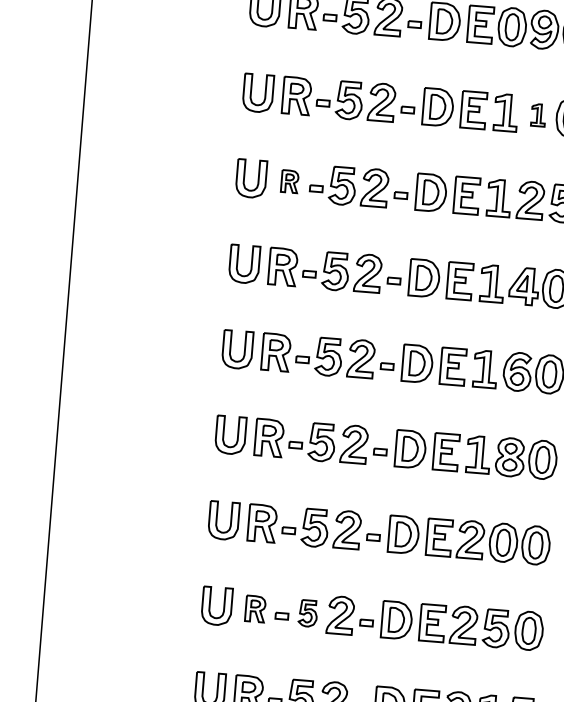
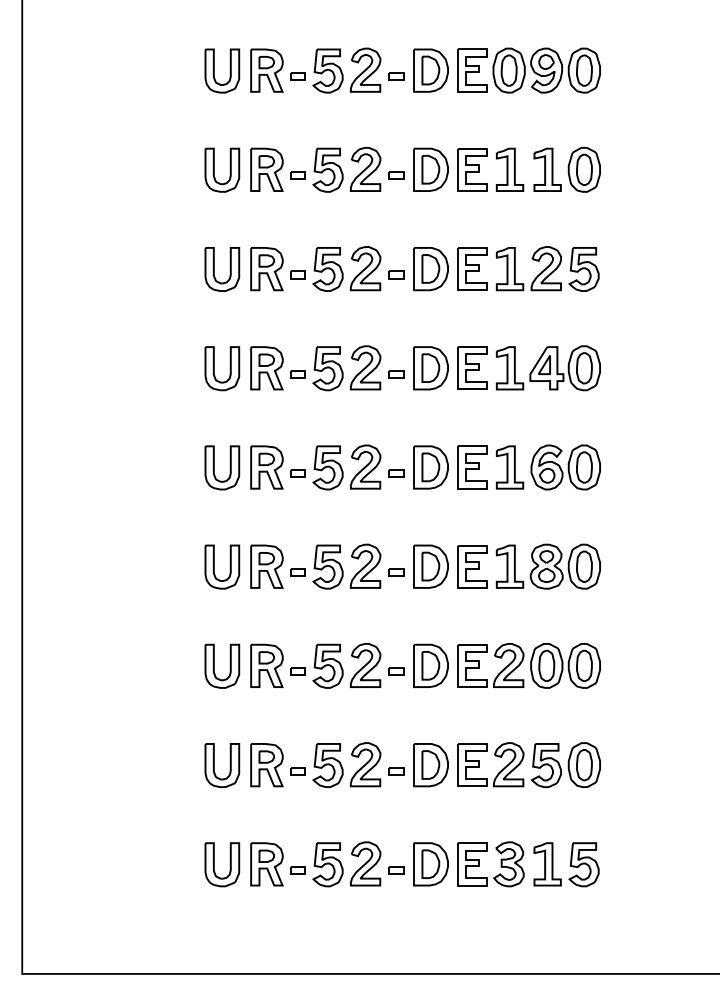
part: (538, 115) -> (547, 169), size x1.67
part: (289, 181) -> (266, 269), size x1.67
part: (255, 609) -> (266, 765), size x1.43
part: (307, 613) -> (327, 765), size x1.43

